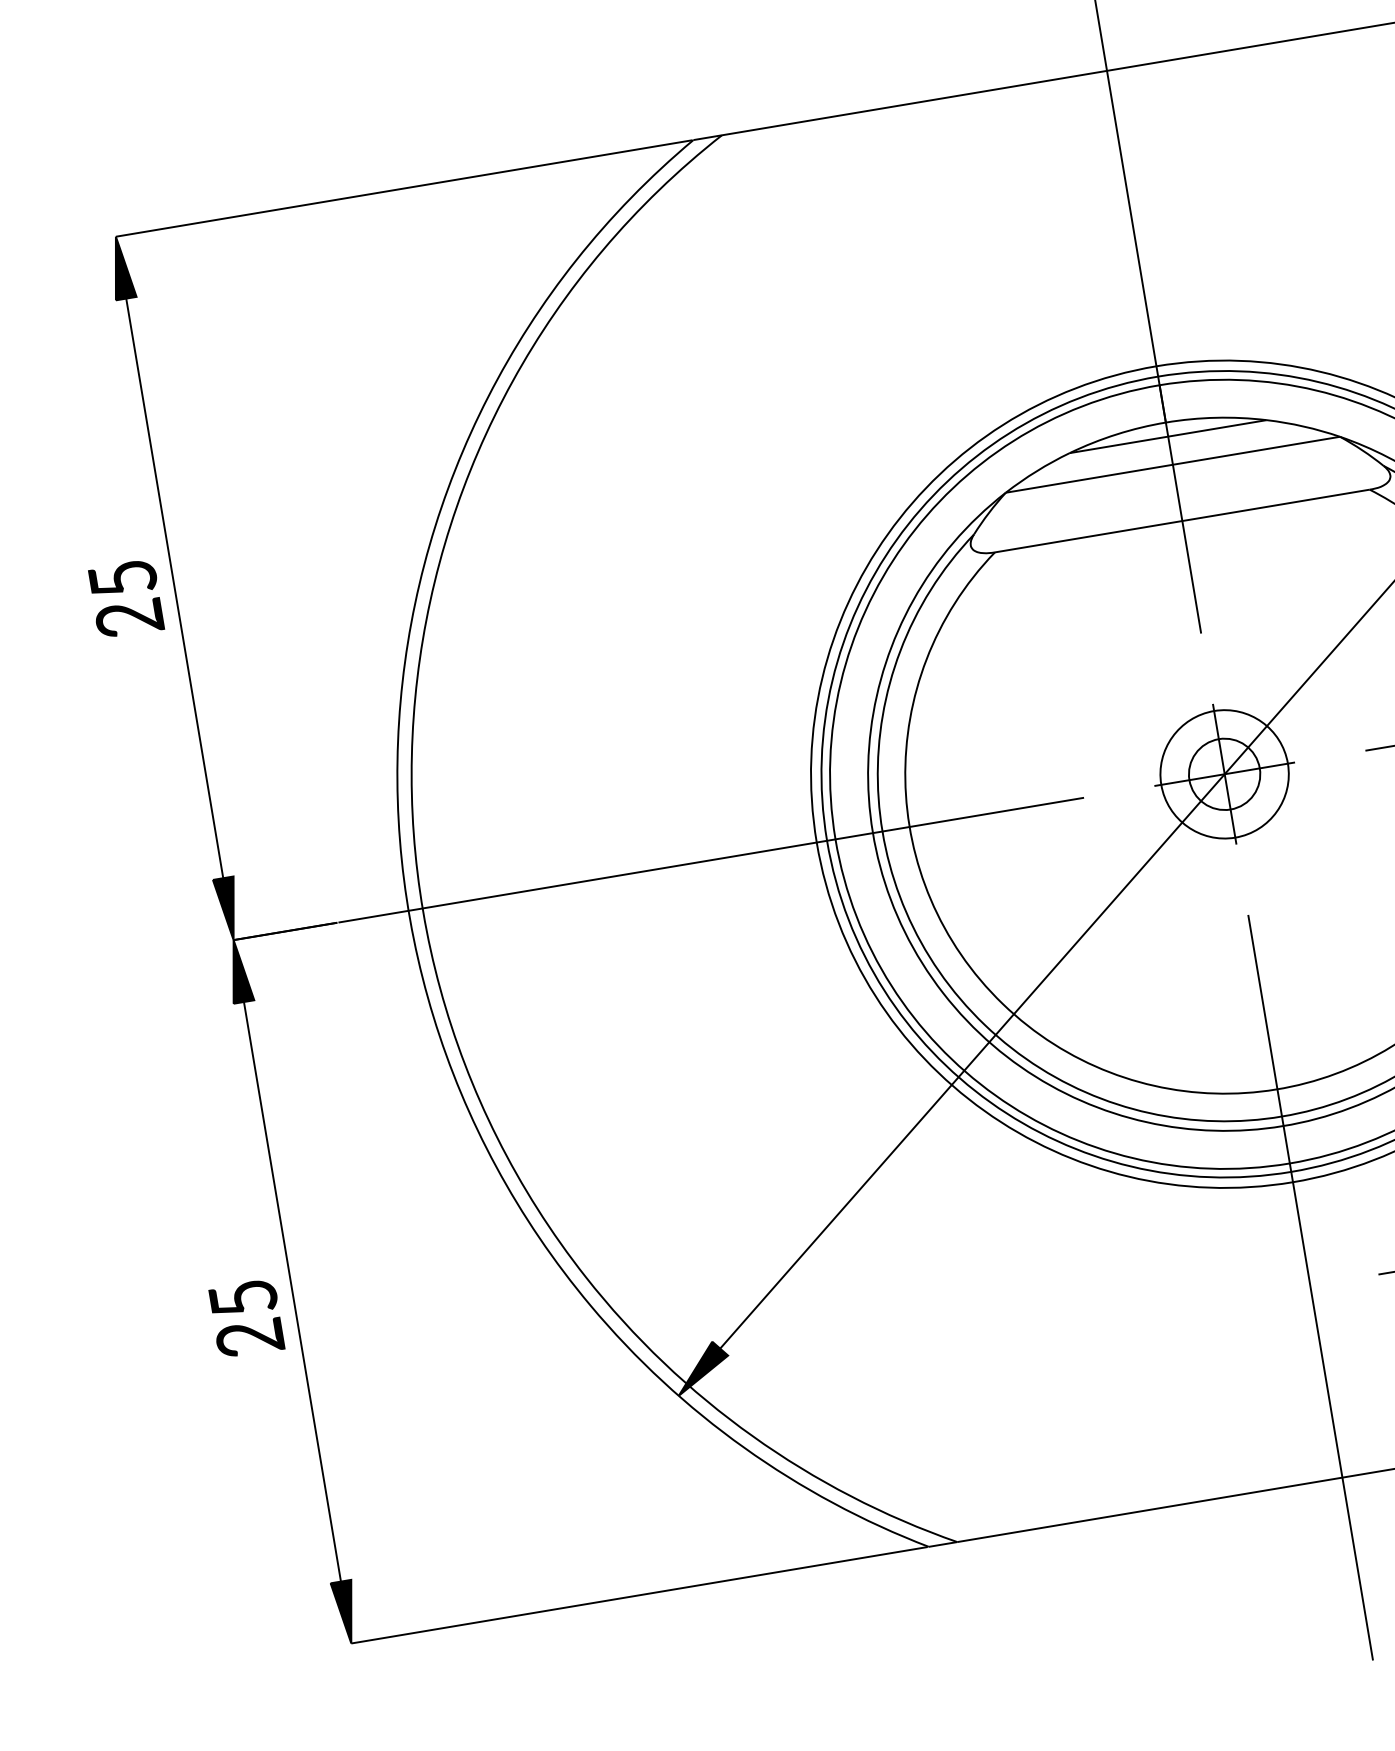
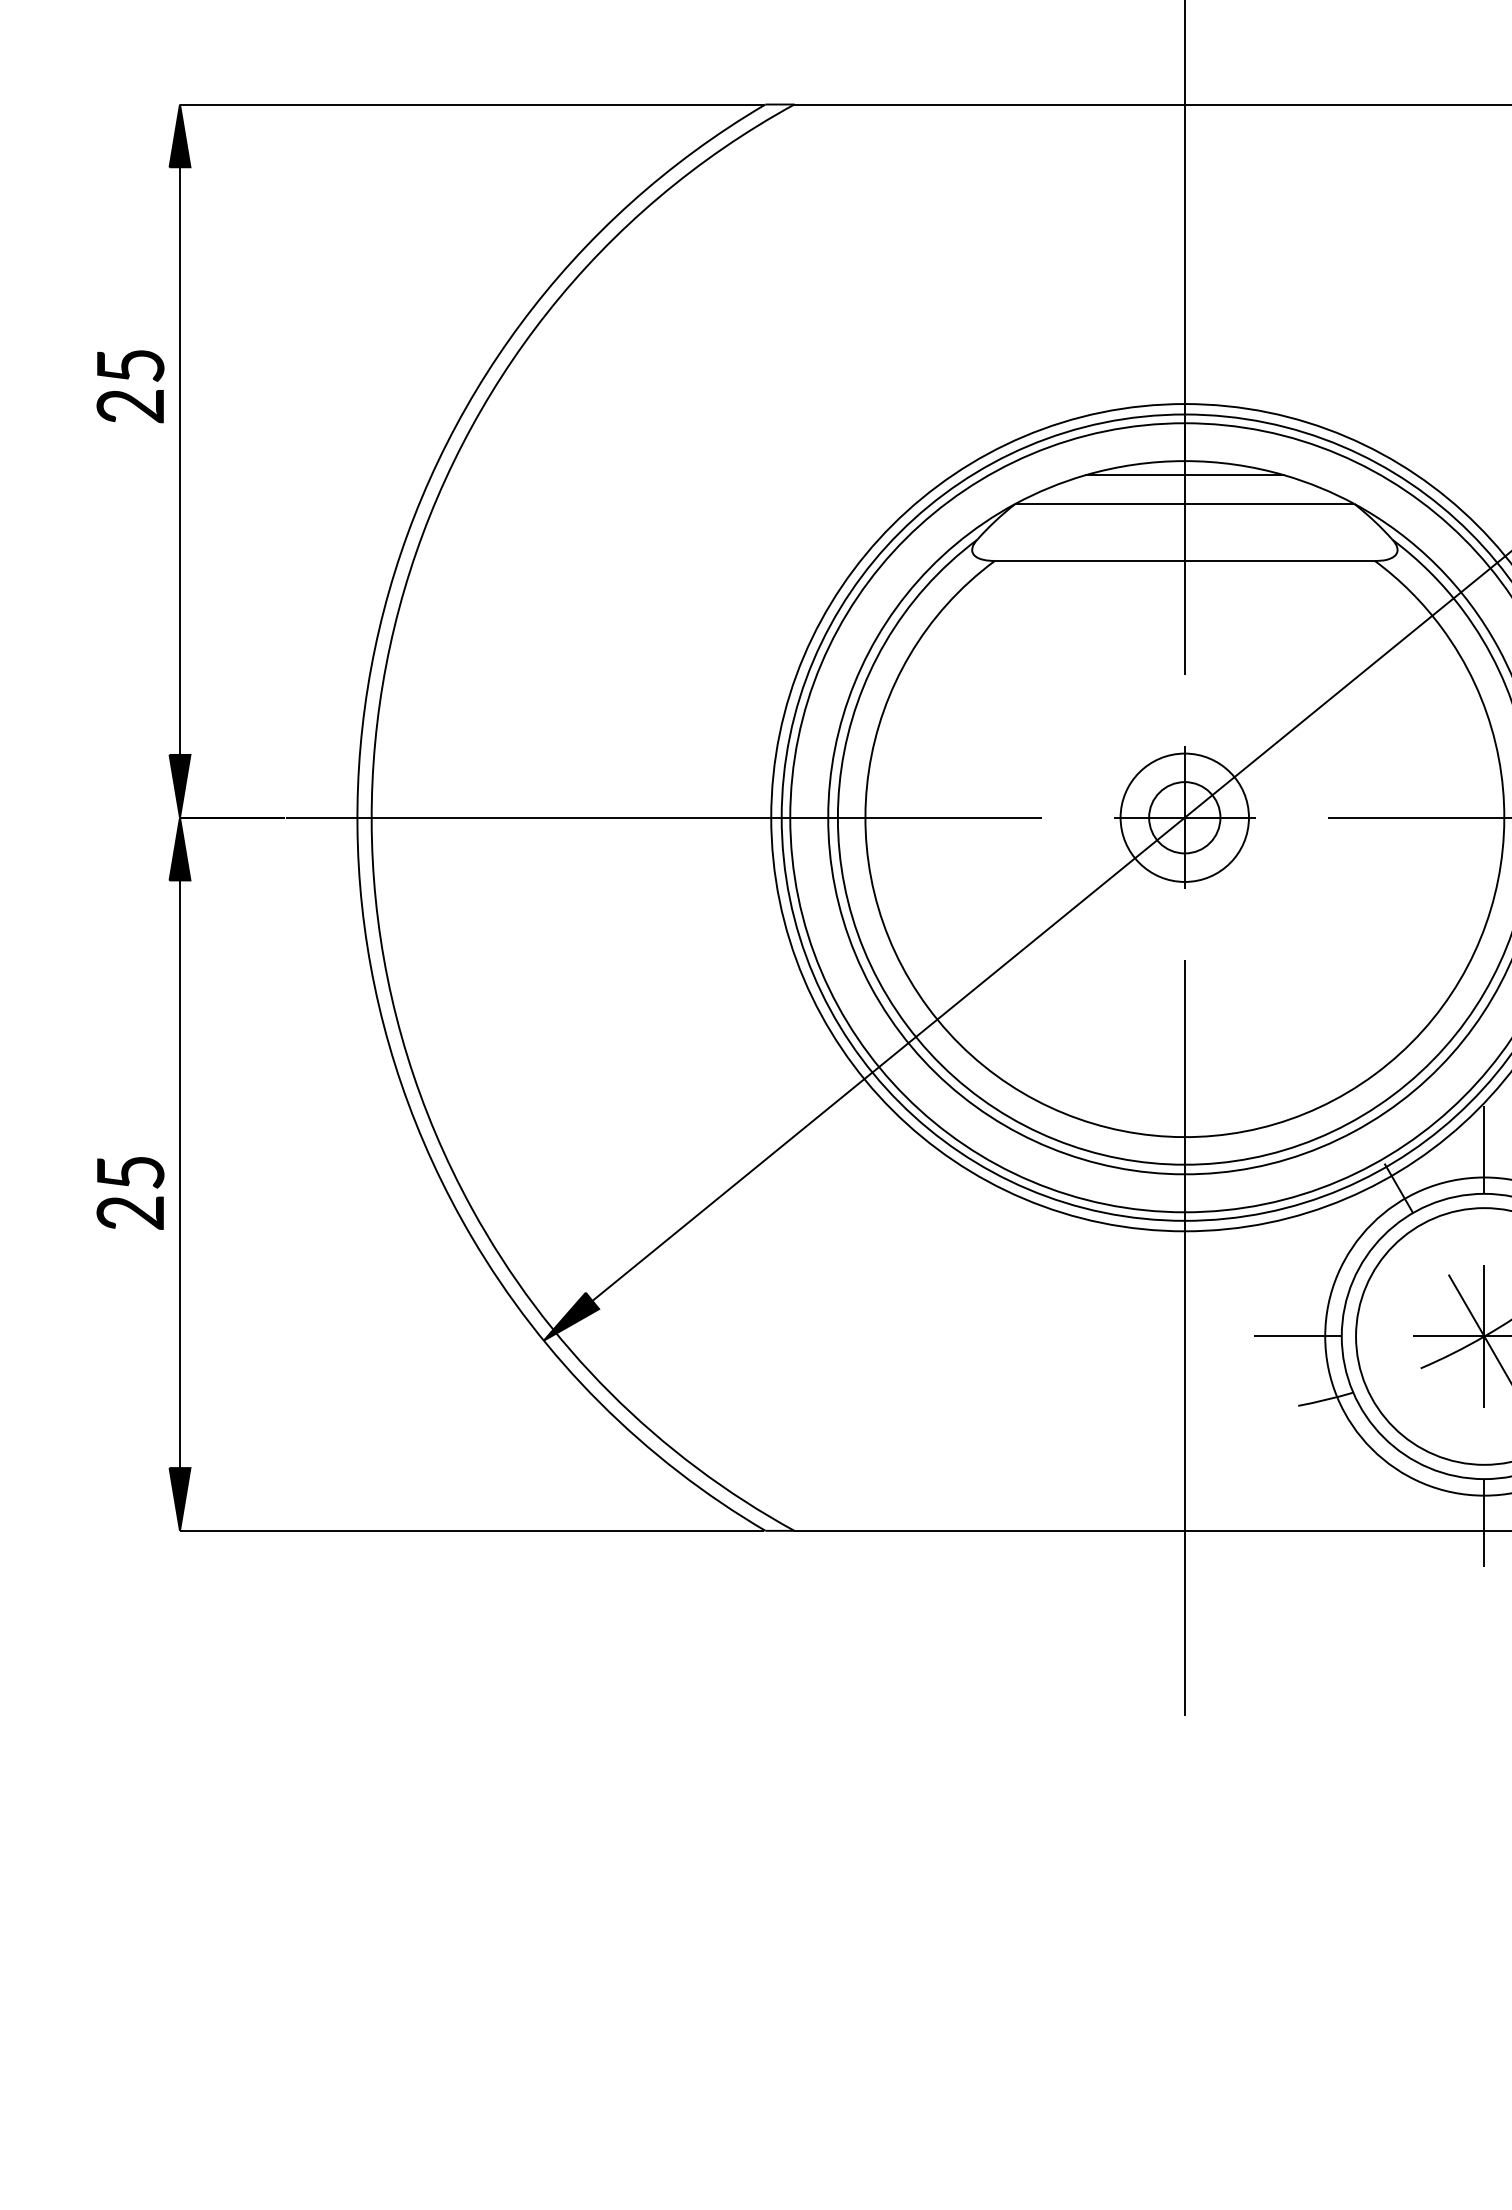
text: (126, 598) -> (130, 386), moved

